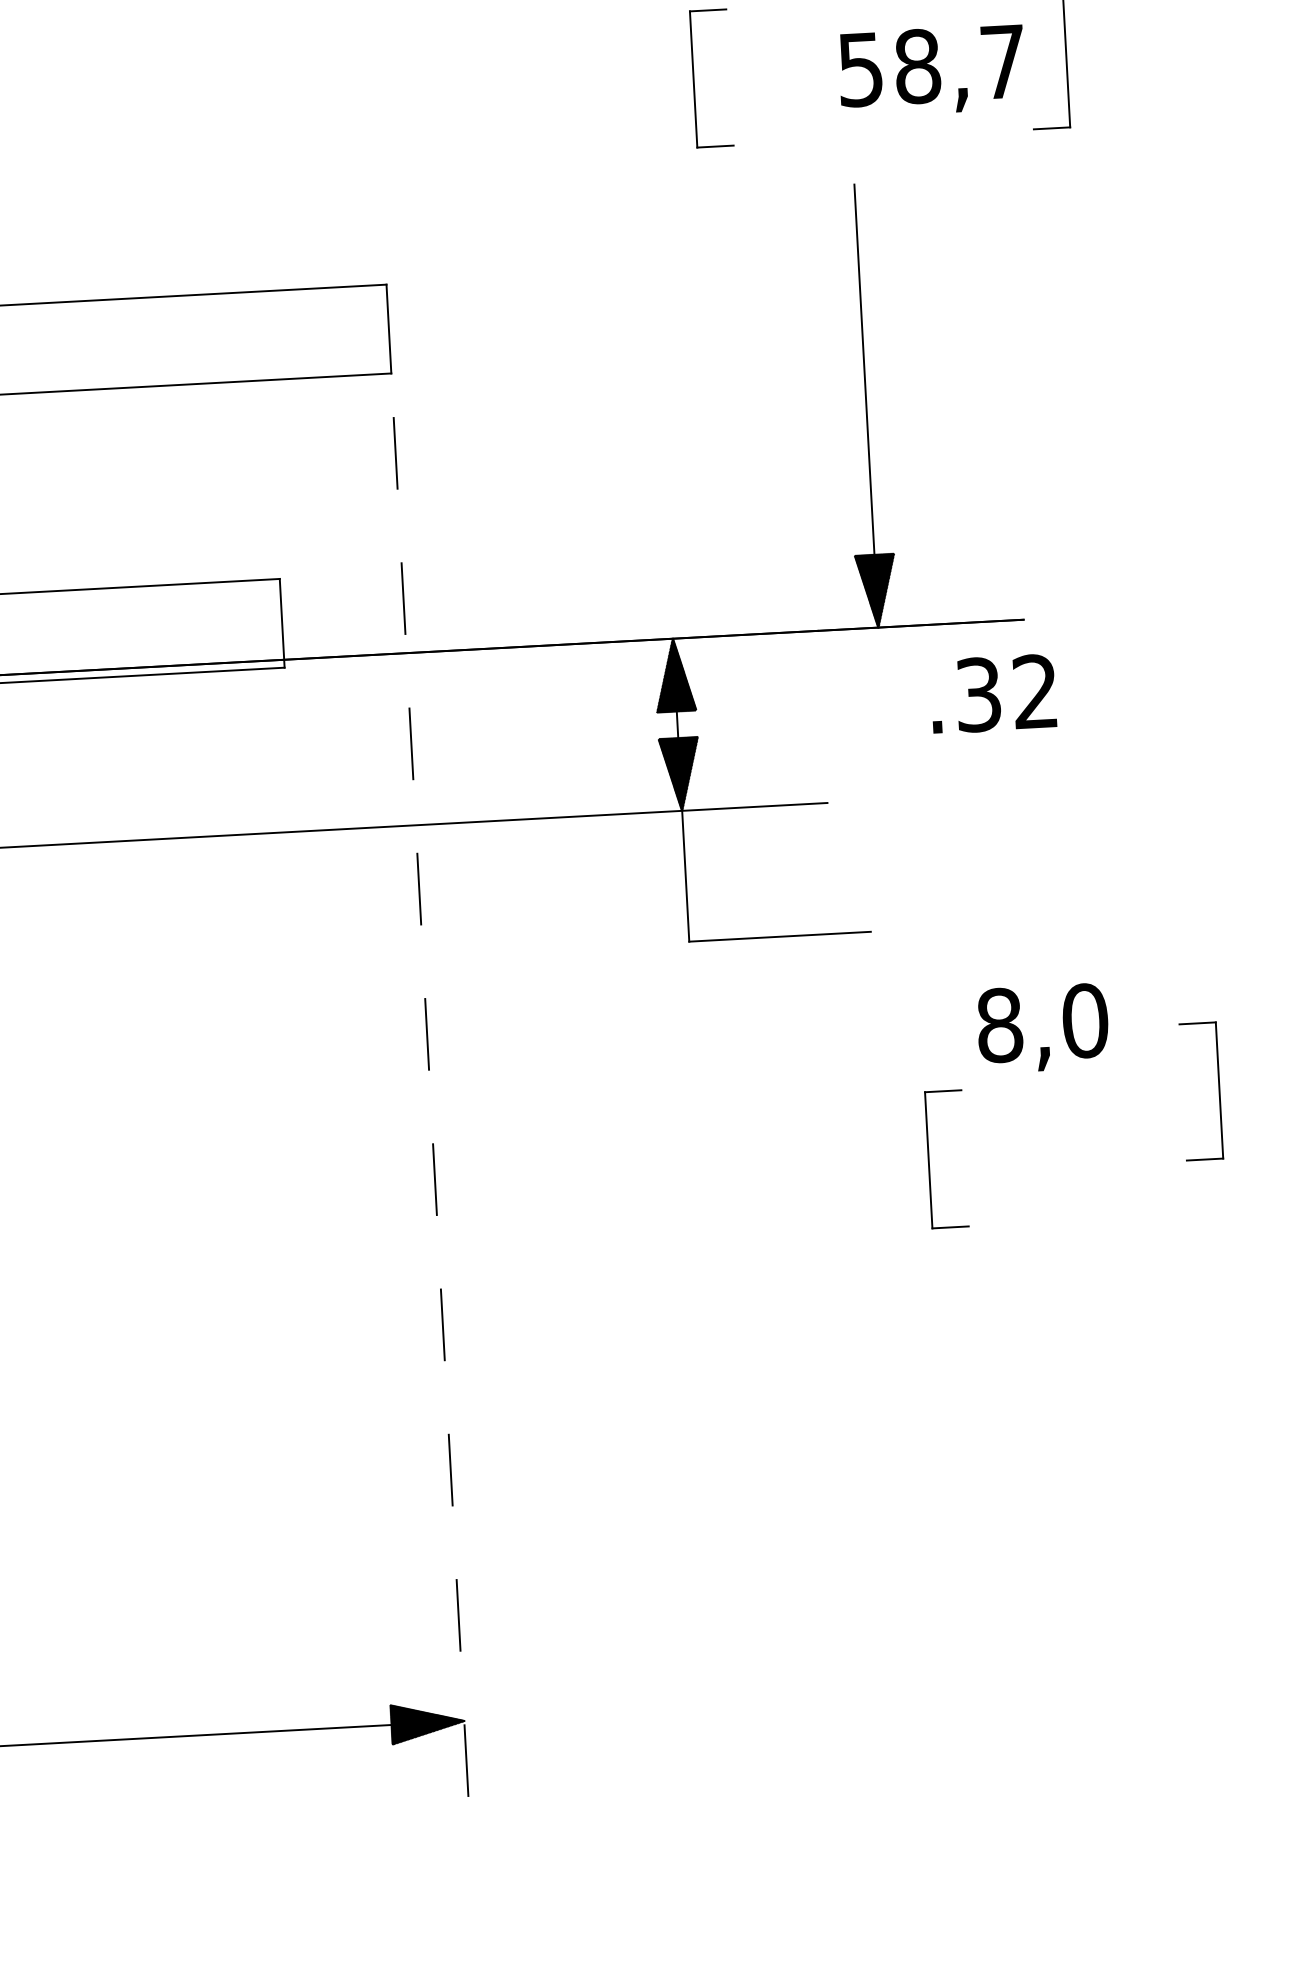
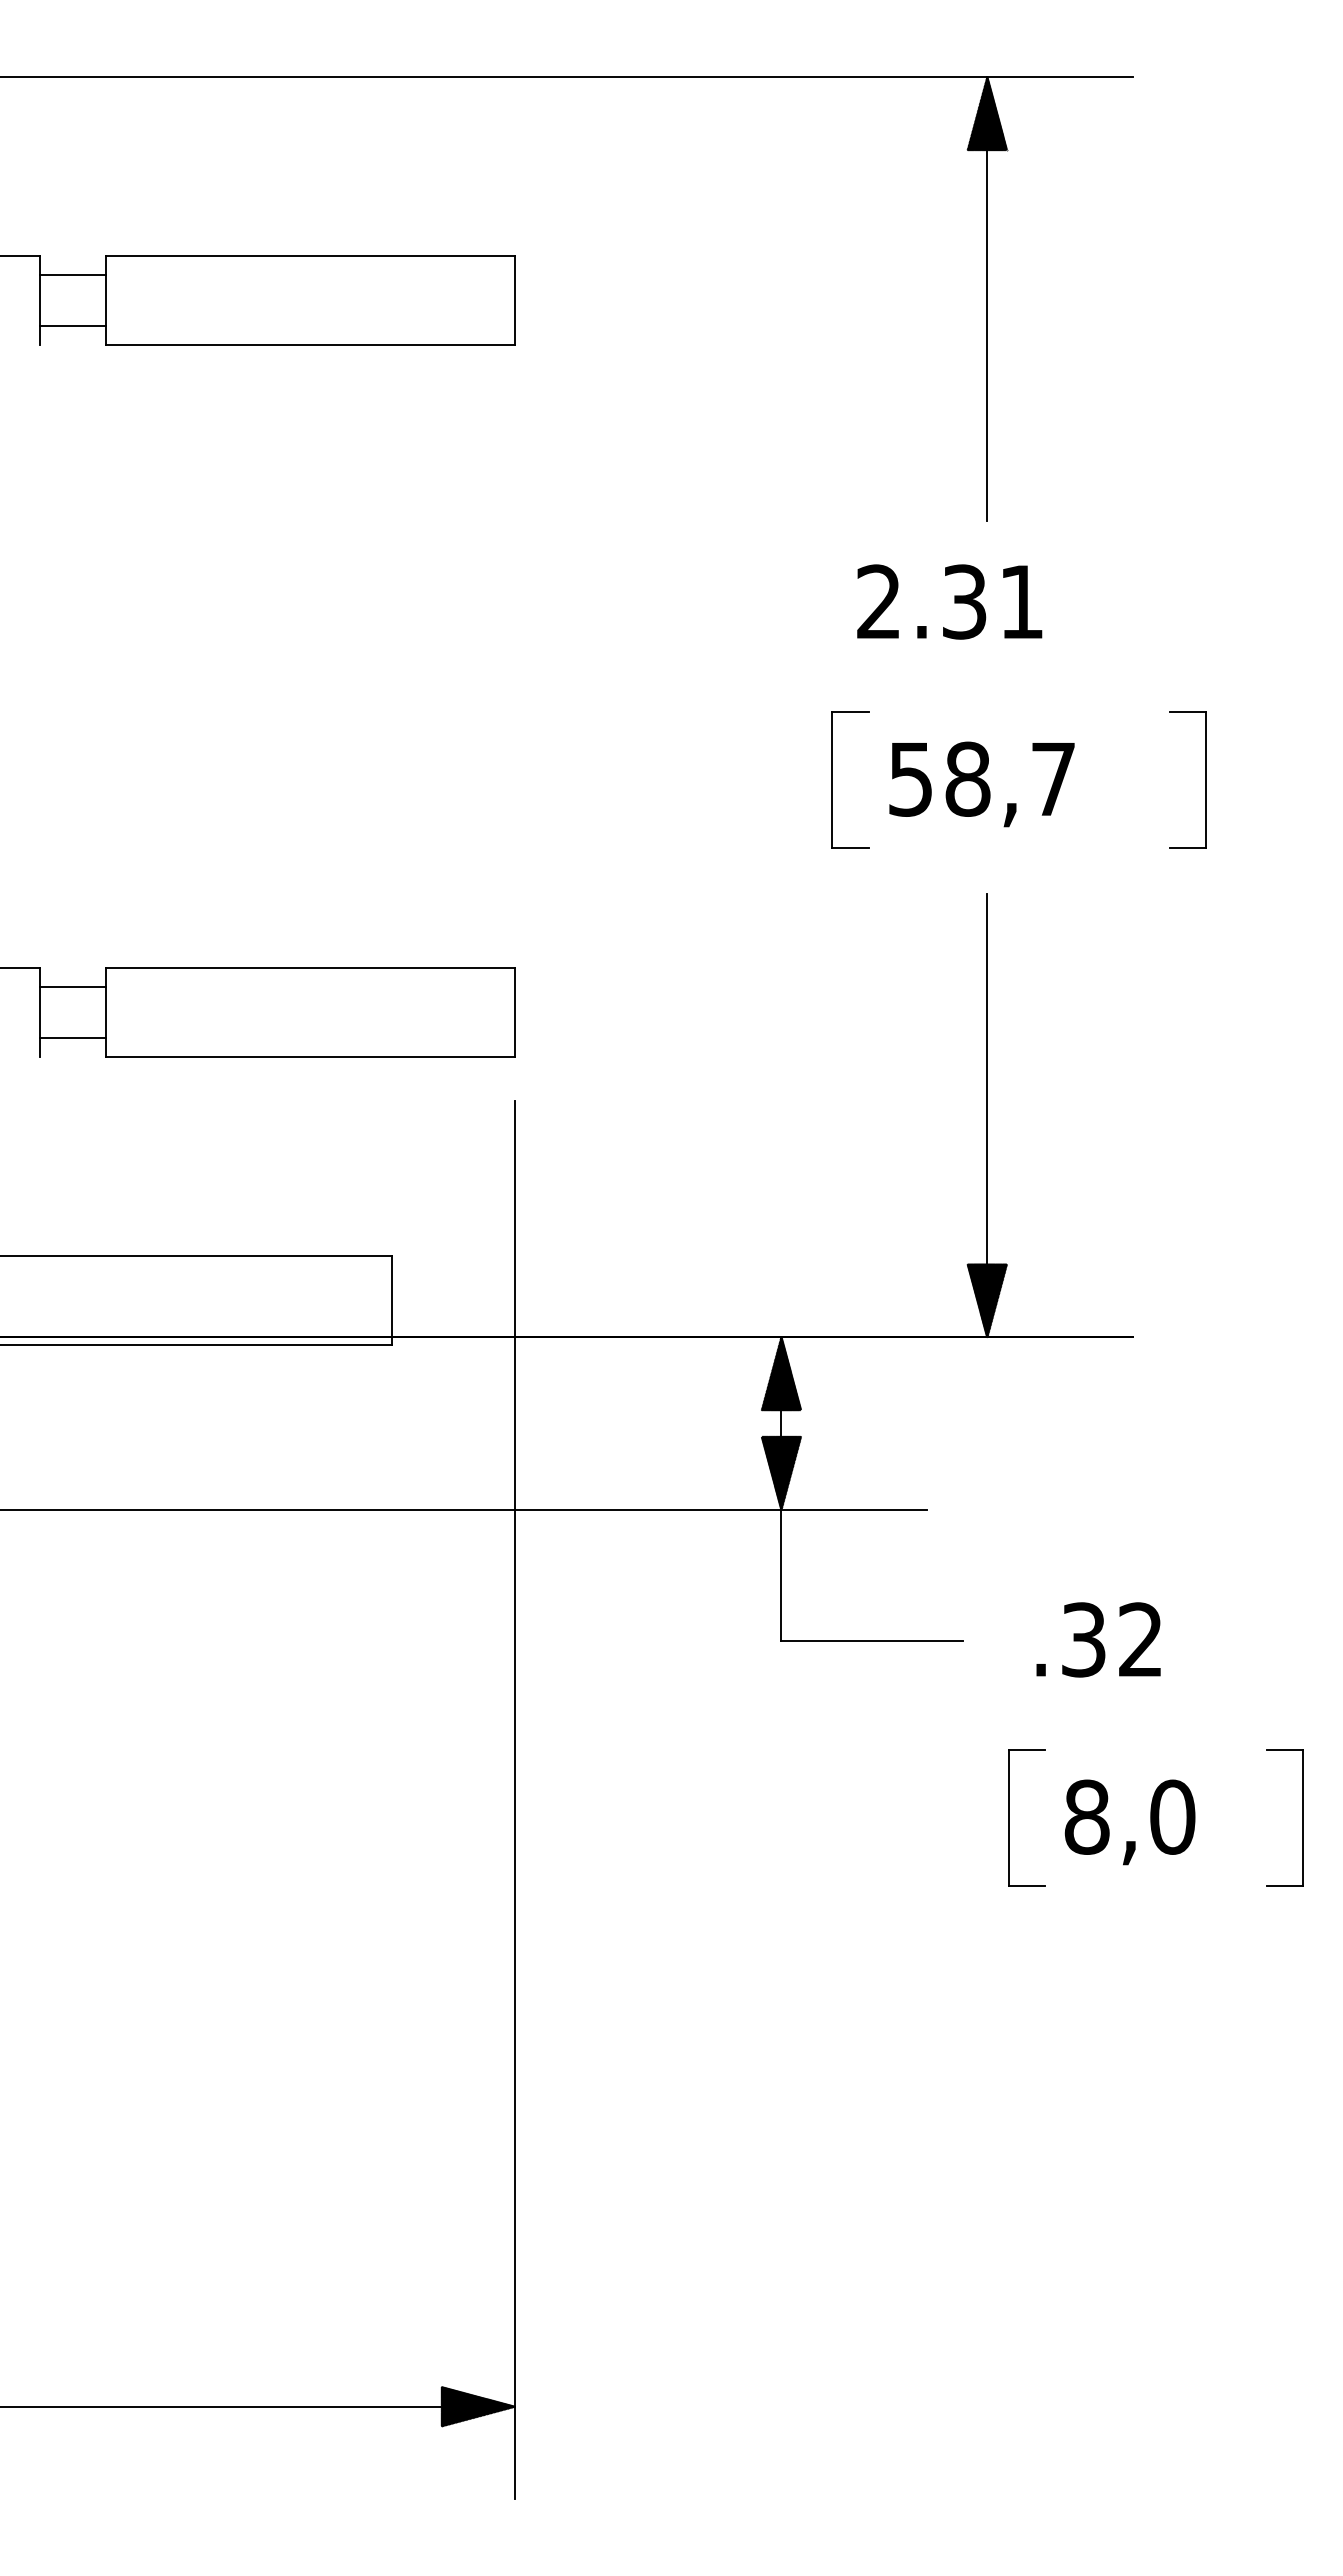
text: (931, 71) -> (981, 784), moved
text: (993, 693) -> (1098, 1639), moved
text: (1042, 1028) -> (1129, 1822), moved
line: (431, 1114) -> (514, 1799), dashed -> solid
part: (929, 1159) -> (1009, 1817), moved

